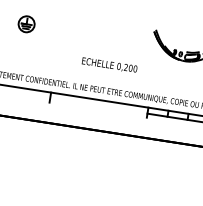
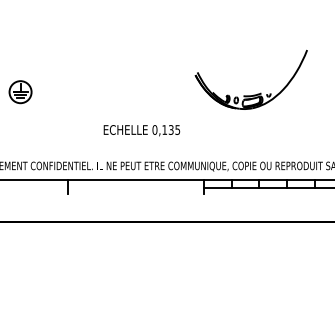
text: (130, 67) -> (171, 129), 0,200 -> 0,135

